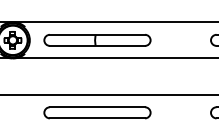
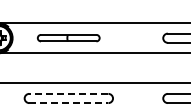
part: (97, 39) -> (68, 37), size x0.7
line: (97, 106) -> (68, 93), solid -> dashed
line: (97, 118) -> (68, 103), solid -> dashed

